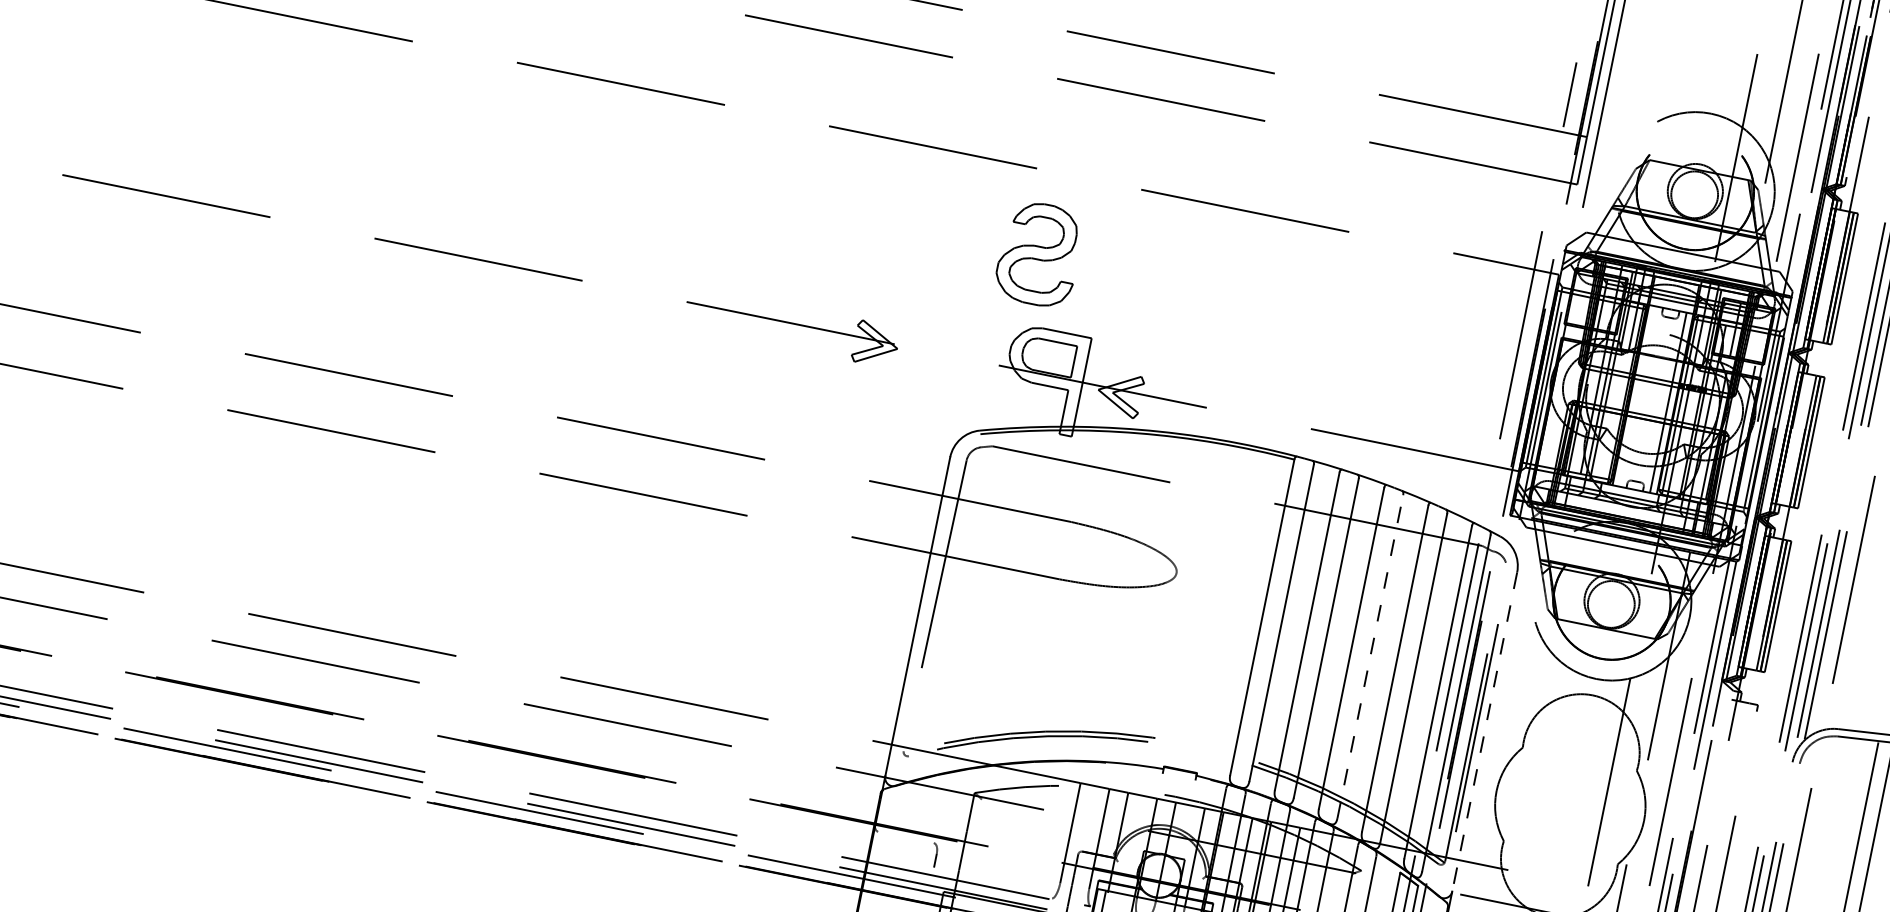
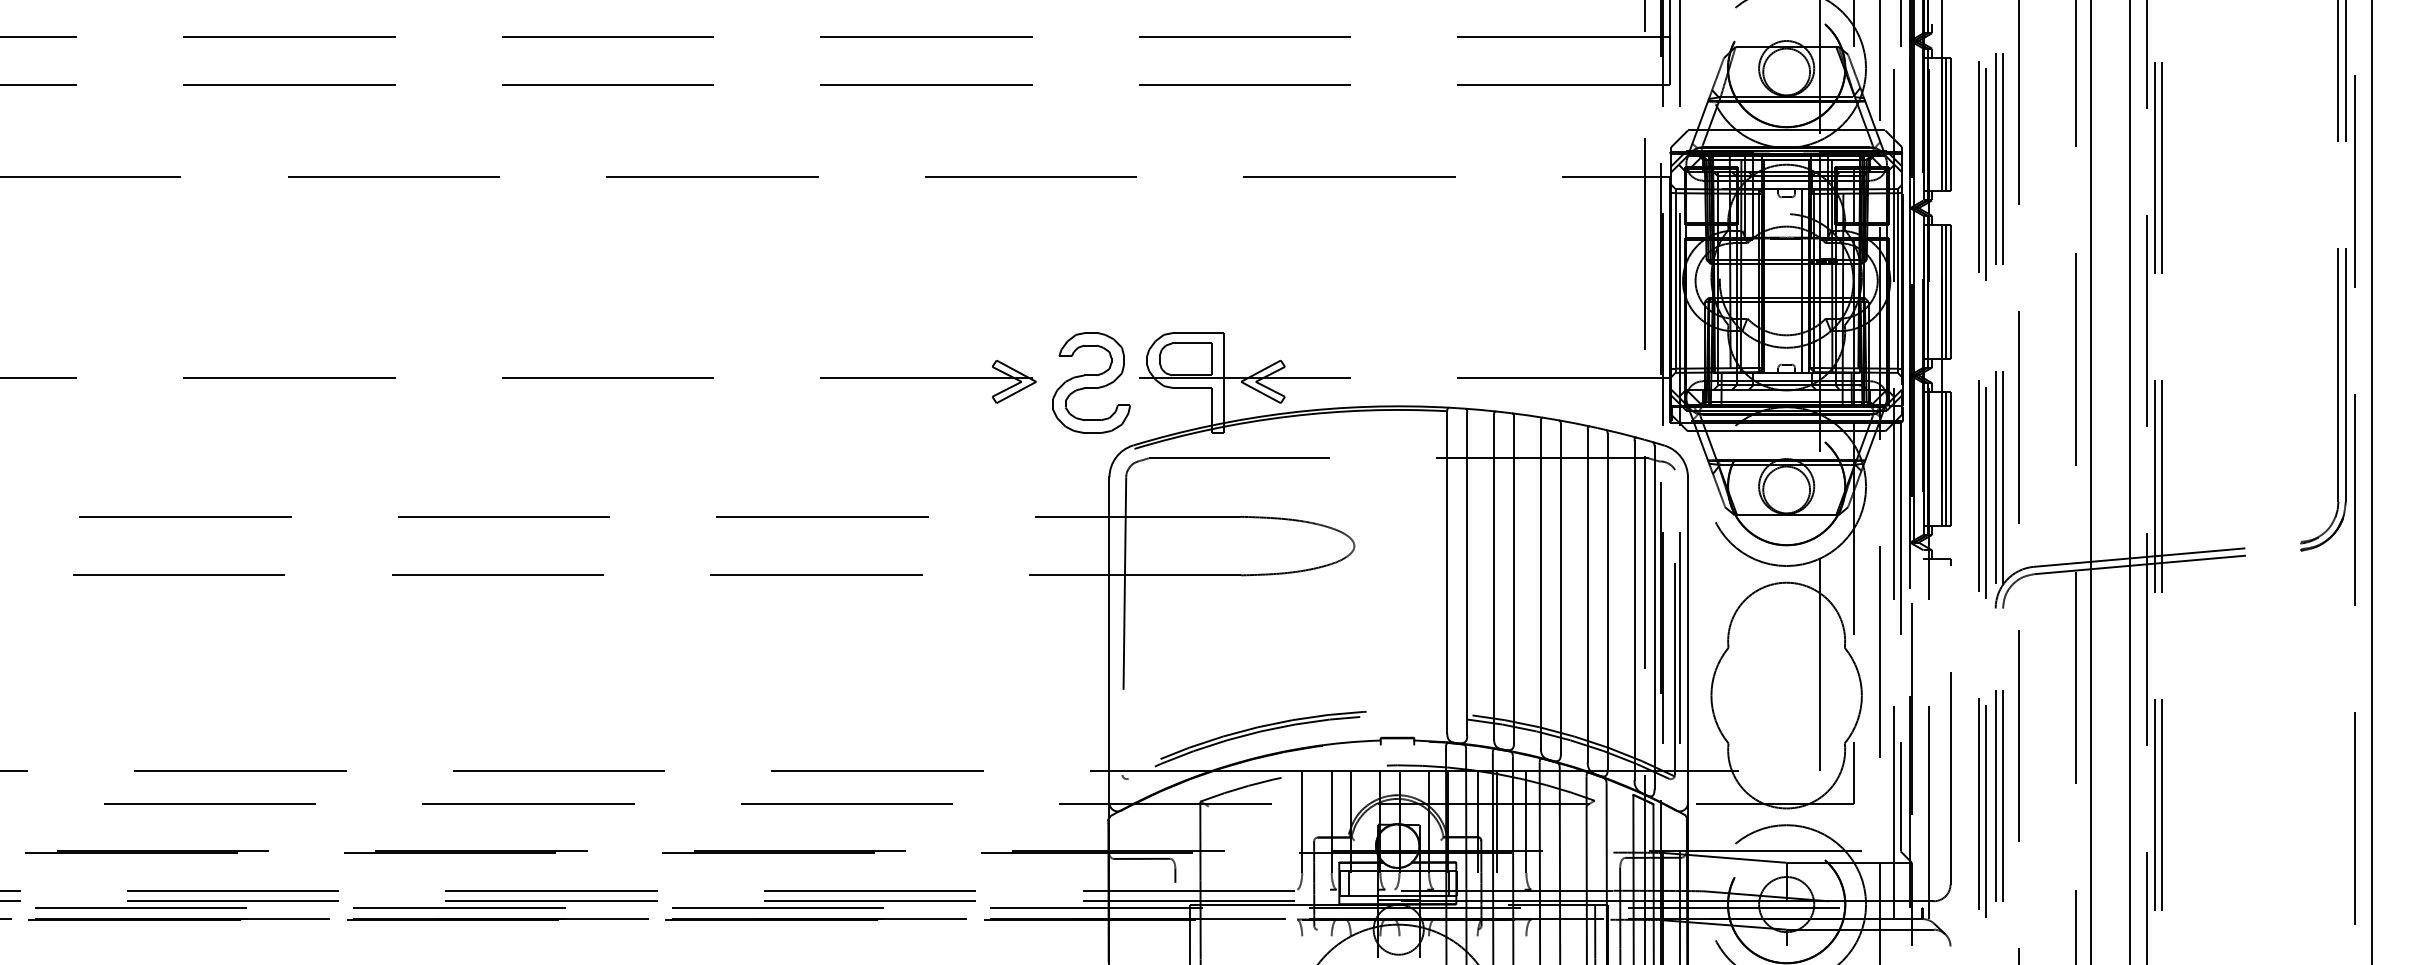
part: (1039, 253) -> (1091, 382), moved
line: (1369, 656) -> (1560, 589), dashed -> solid
line: (1485, 732) -> (1688, 640), dashed -> solid
line: (905, 836) -> (1141, 858), added

